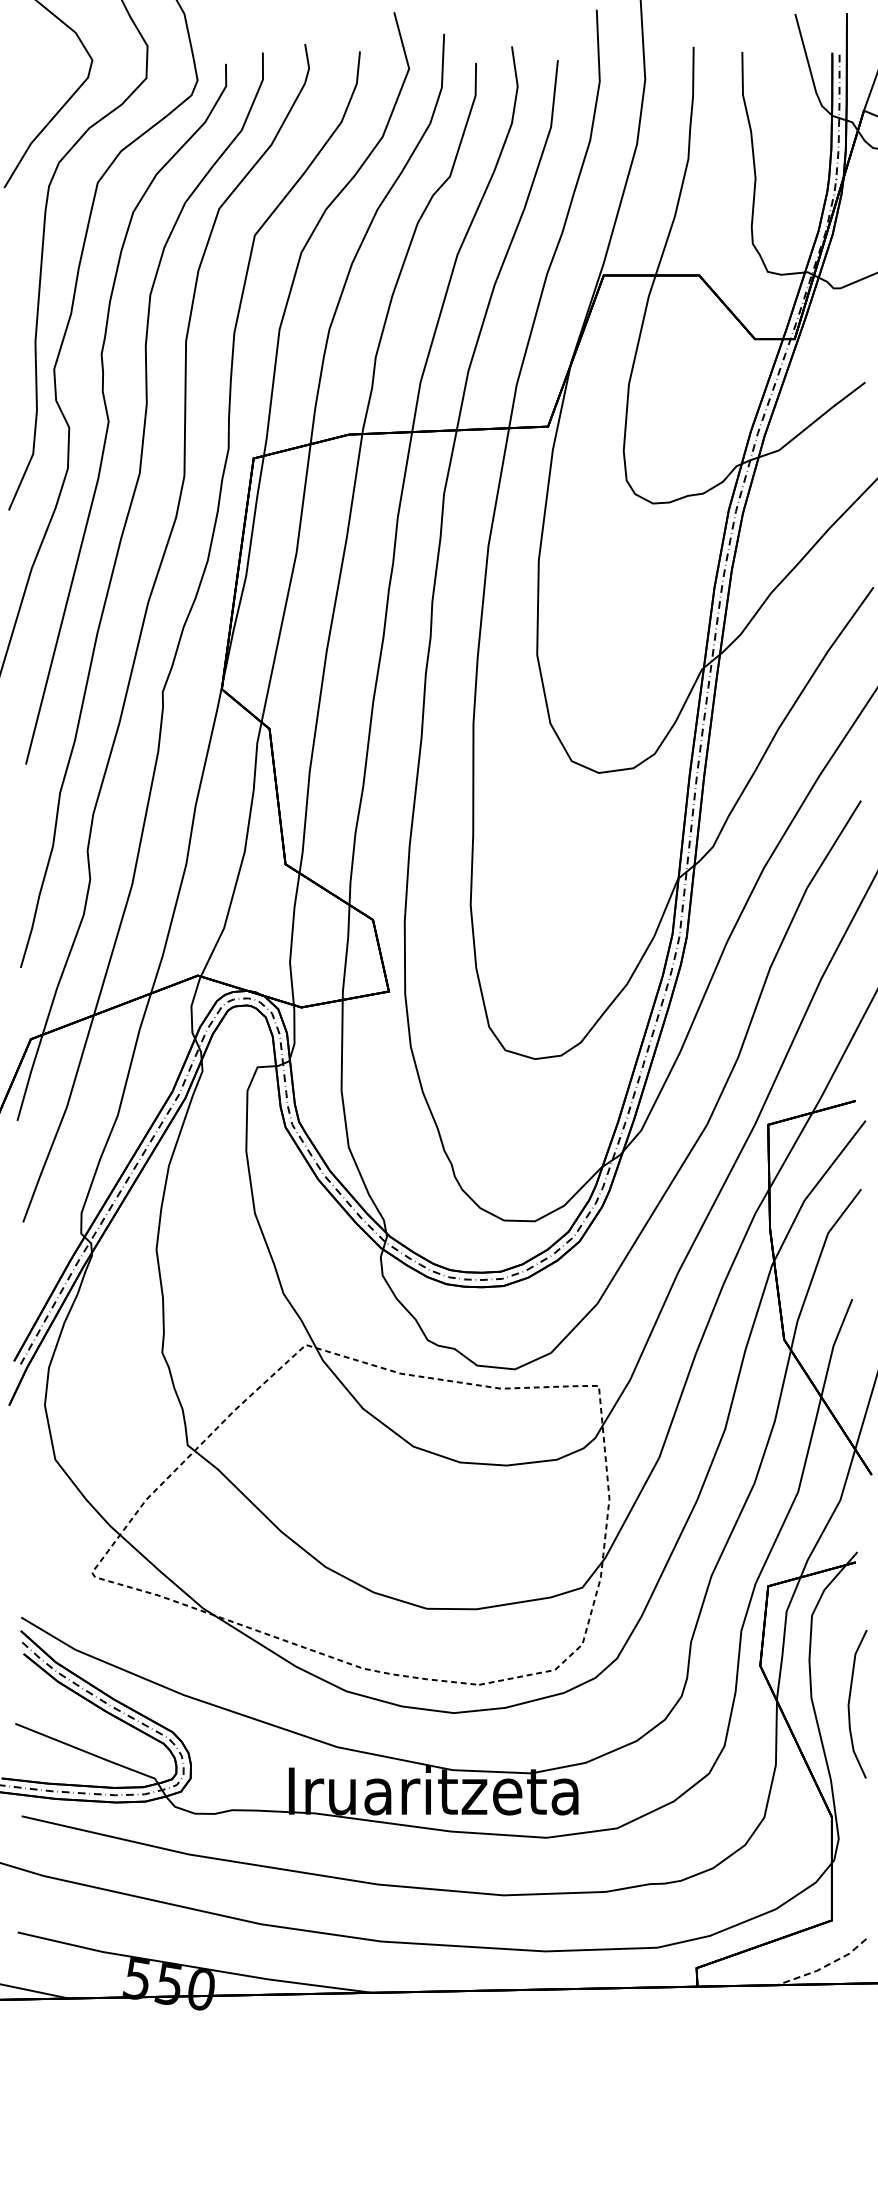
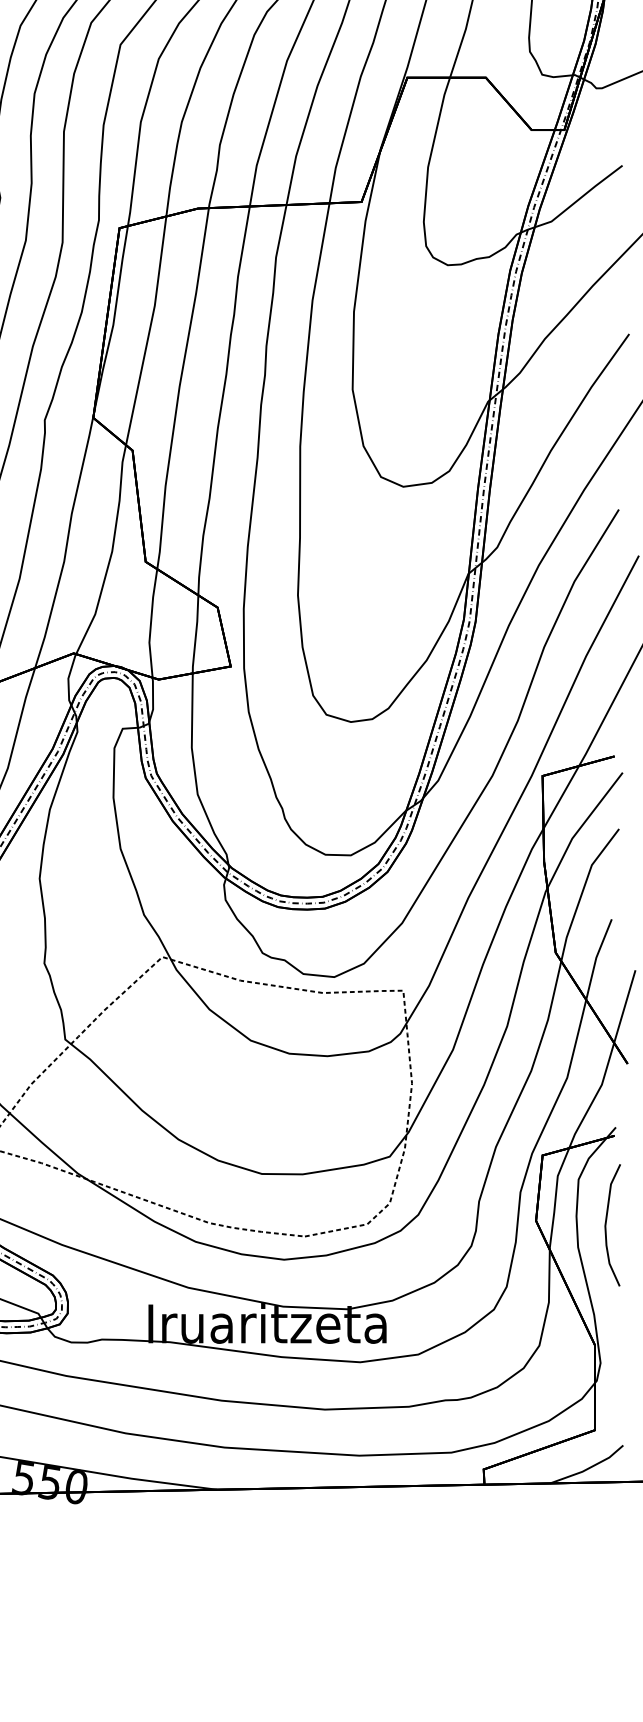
curve: (850, 1700) -> (606, 1222), moved
line: (824, 1966) -> (588, 1468), dashed -> solid

